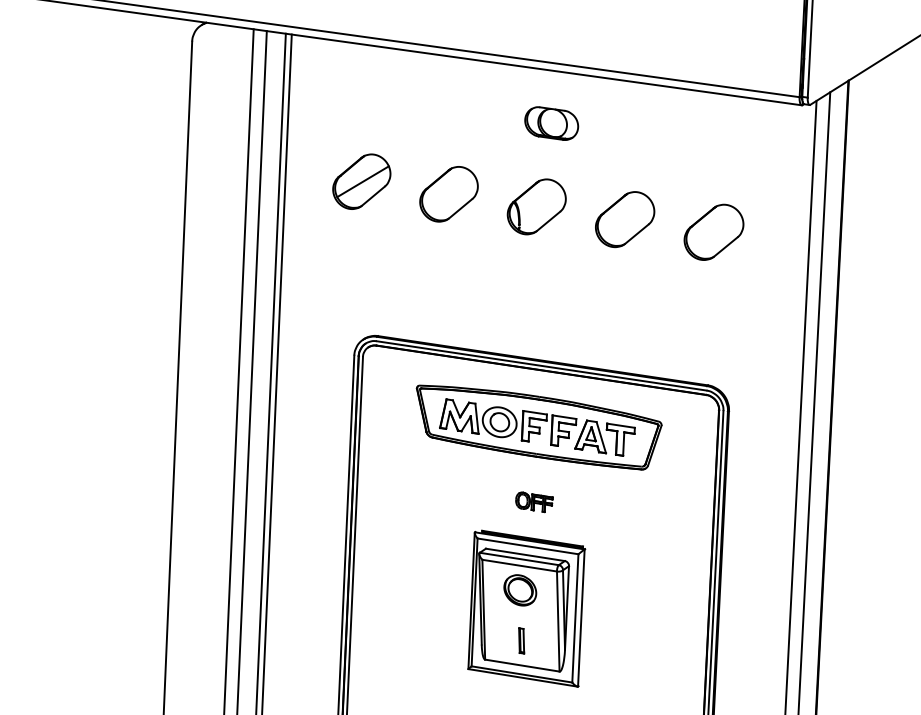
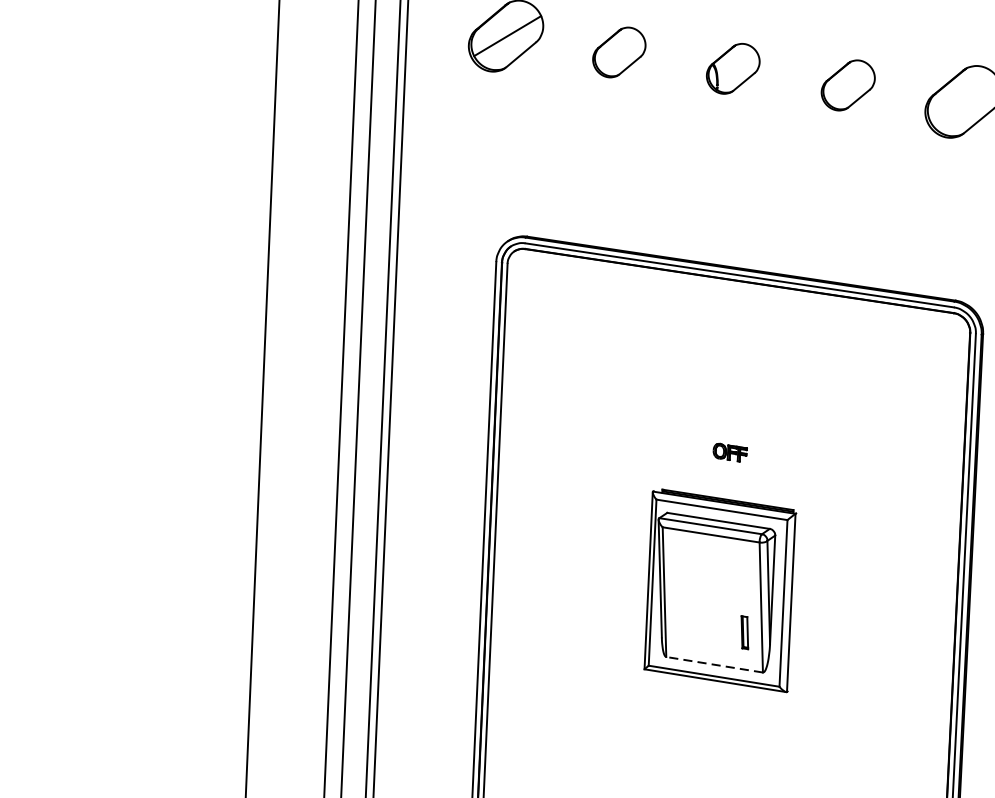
part: (448, 194) -> (618, 52), size x0.7
part: (536, 206) -> (732, 68), size x0.7
part: (625, 219) -> (848, 85), size x0.7
part: (538, 427) -> (735, 355), removed
part: (534, 502) -> (730, 452), size x0.7
part: (520, 590) -> (712, 567), removed
part: (521, 640) -> (744, 632), moved
line: (522, 665) -> (714, 664), solid -> dashed

